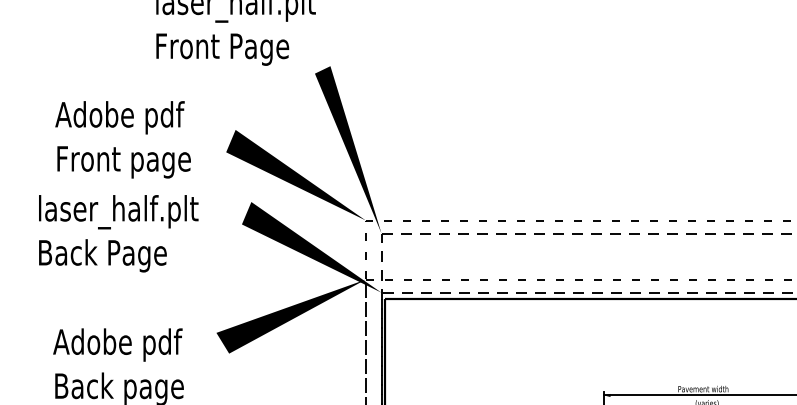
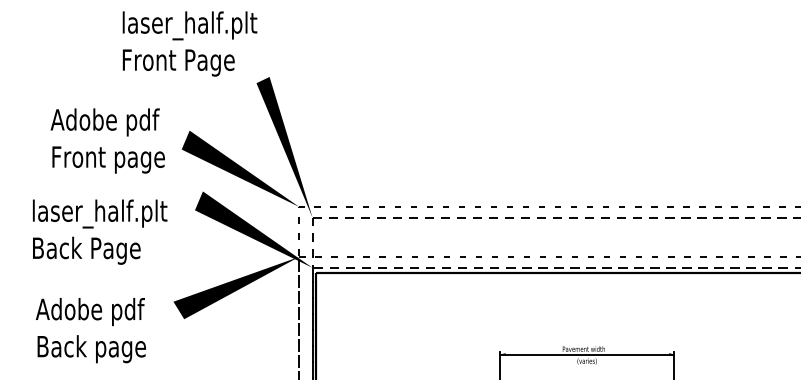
text: (122, 139) -> (107, 140), moved
text: (119, 232) -> (100, 231), moved

